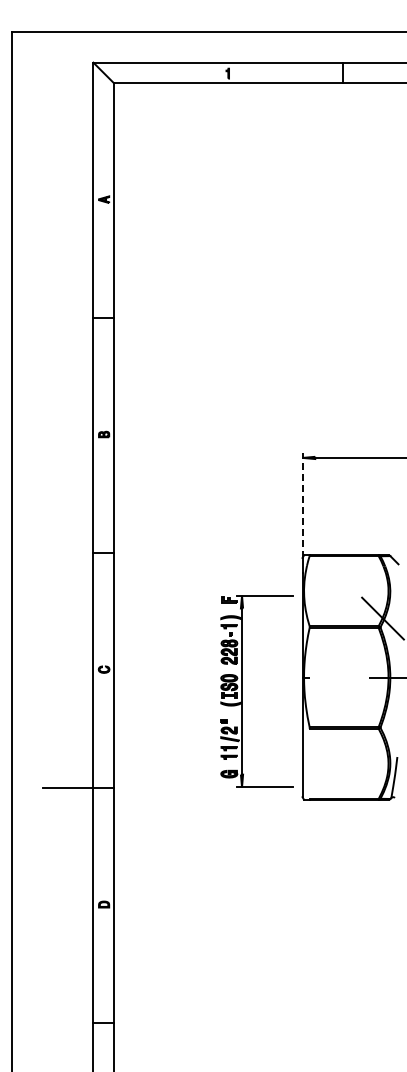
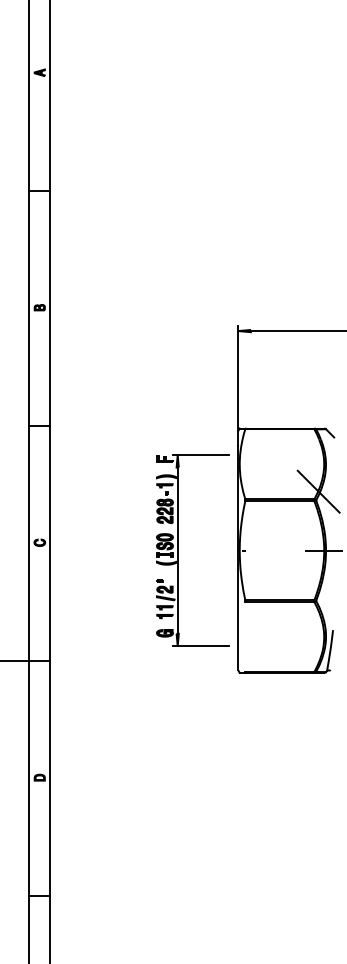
line: (302, 505) -> (238, 378), dashed -> solid
part: (242, 691) -> (178, 550), moved

